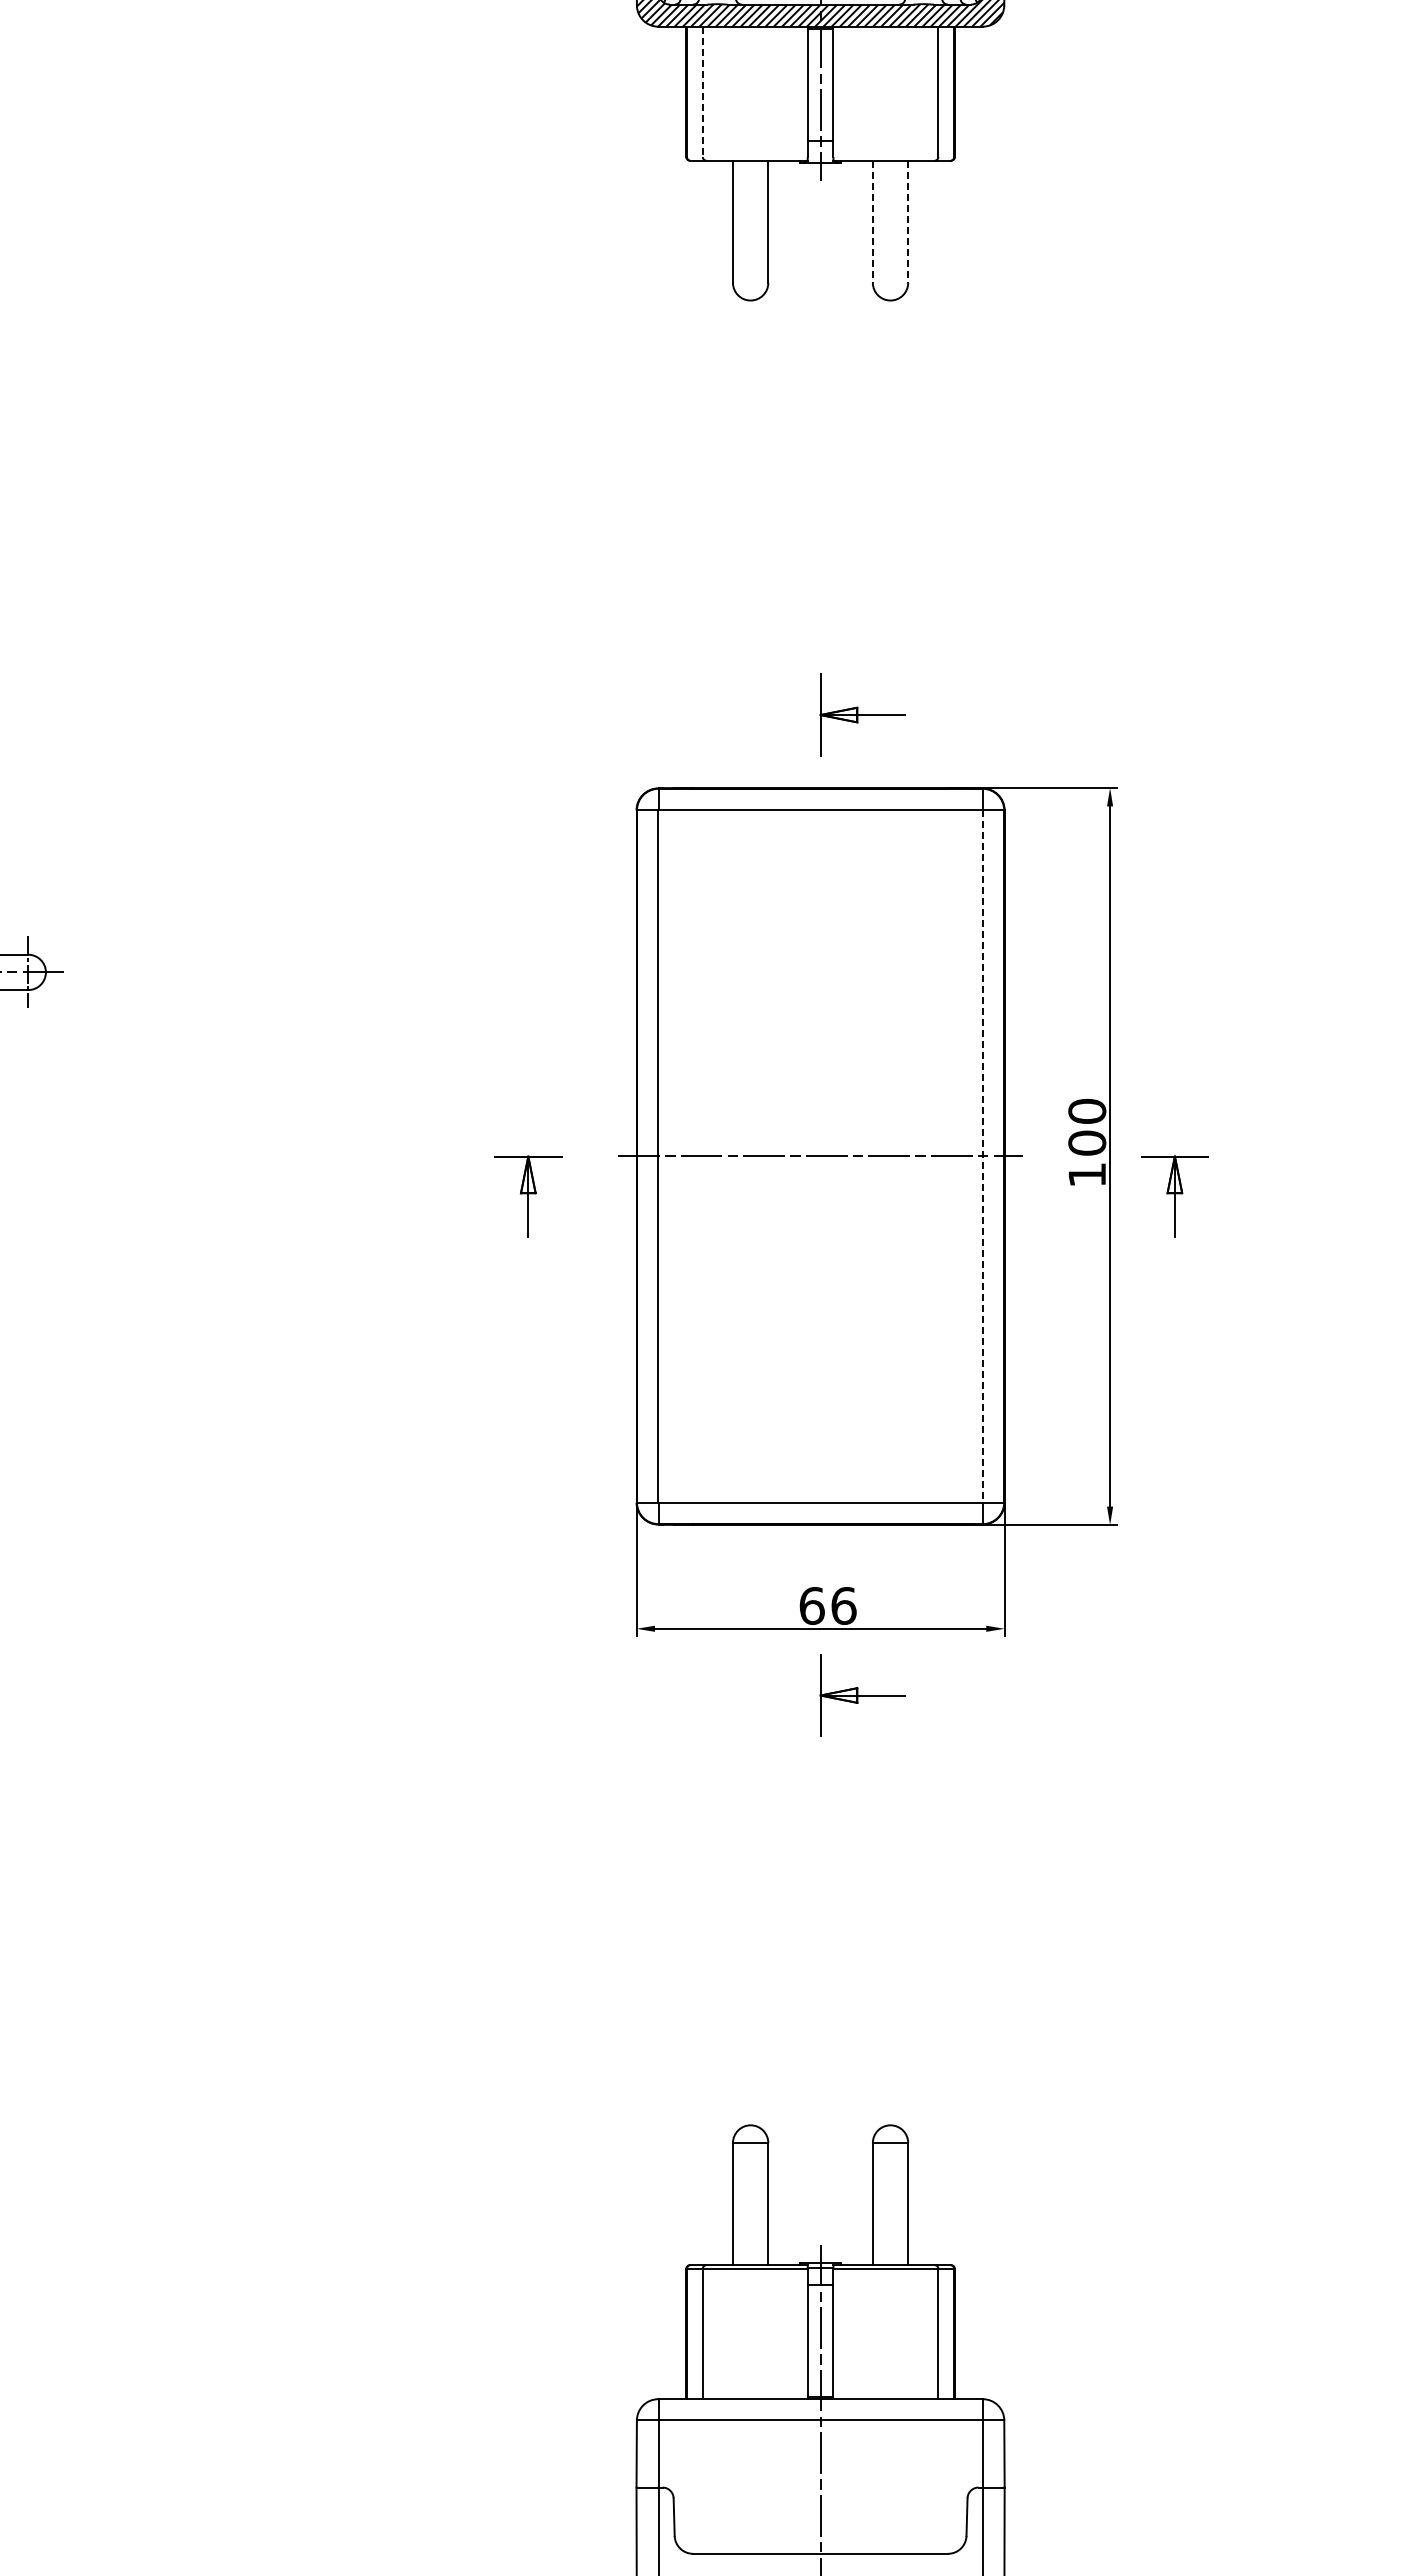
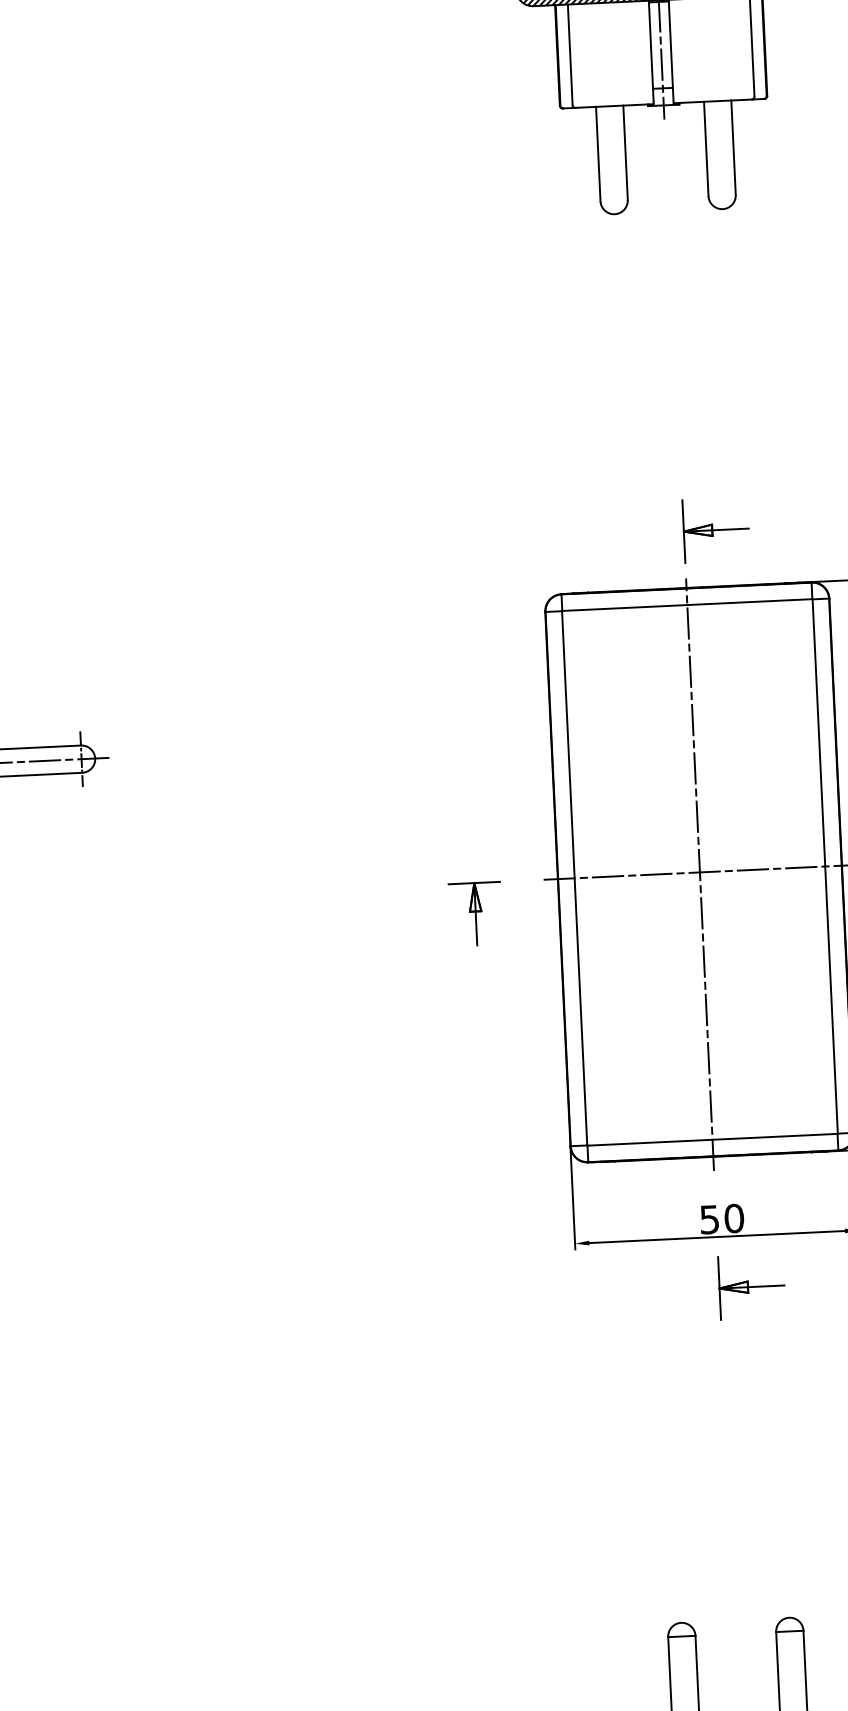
line: (702, 92) -> (570, 55), dashed -> solid
line: (872, 222) -> (706, 149), dashed -> solid
line: (908, 222) -> (733, 148), dashed -> solid
line: (982, 1156) -> (824, 866), dashed -> solid
line: (820, 1159) -> (699, 874), added
text: (827, 1606) -> (721, 1219), 66 -> 50

